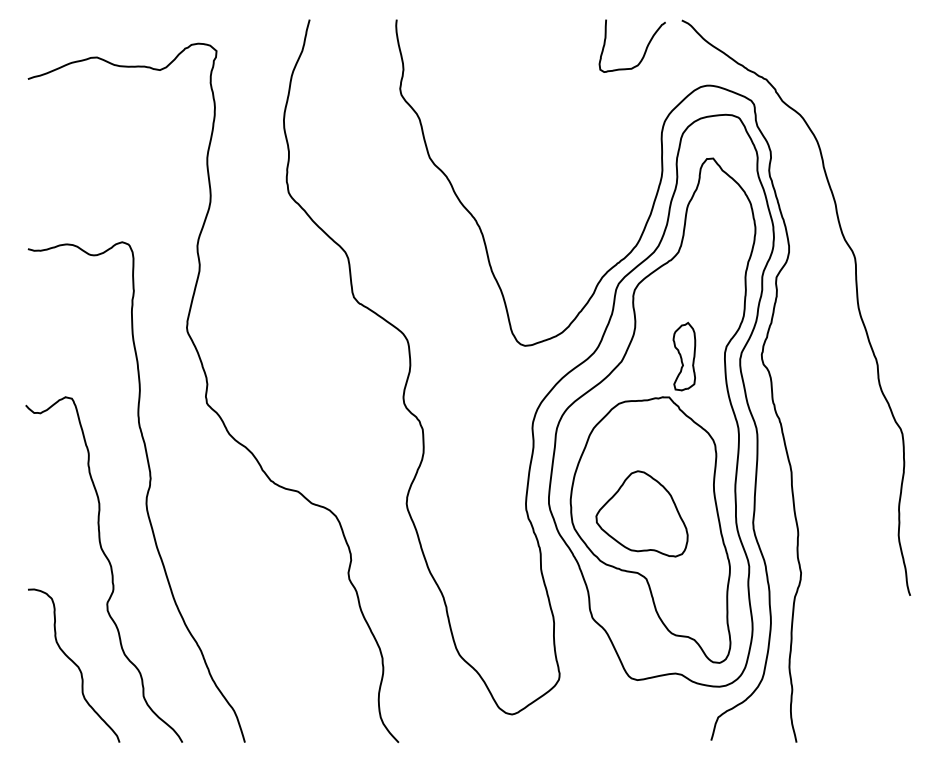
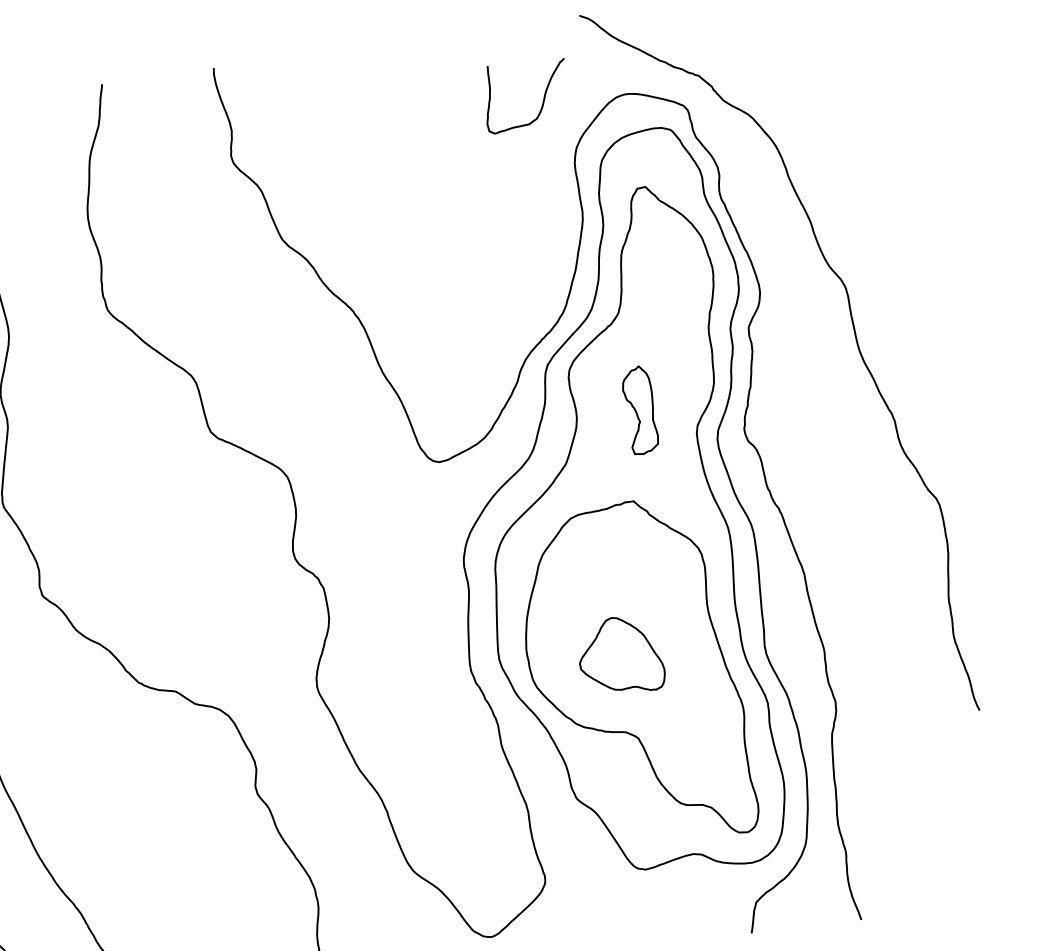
curve: (645, 48) -> (543, 95), moved
part: (684, 356) -> (640, 410), moved
part: (641, 513) -> (619, 655), size x0.7

